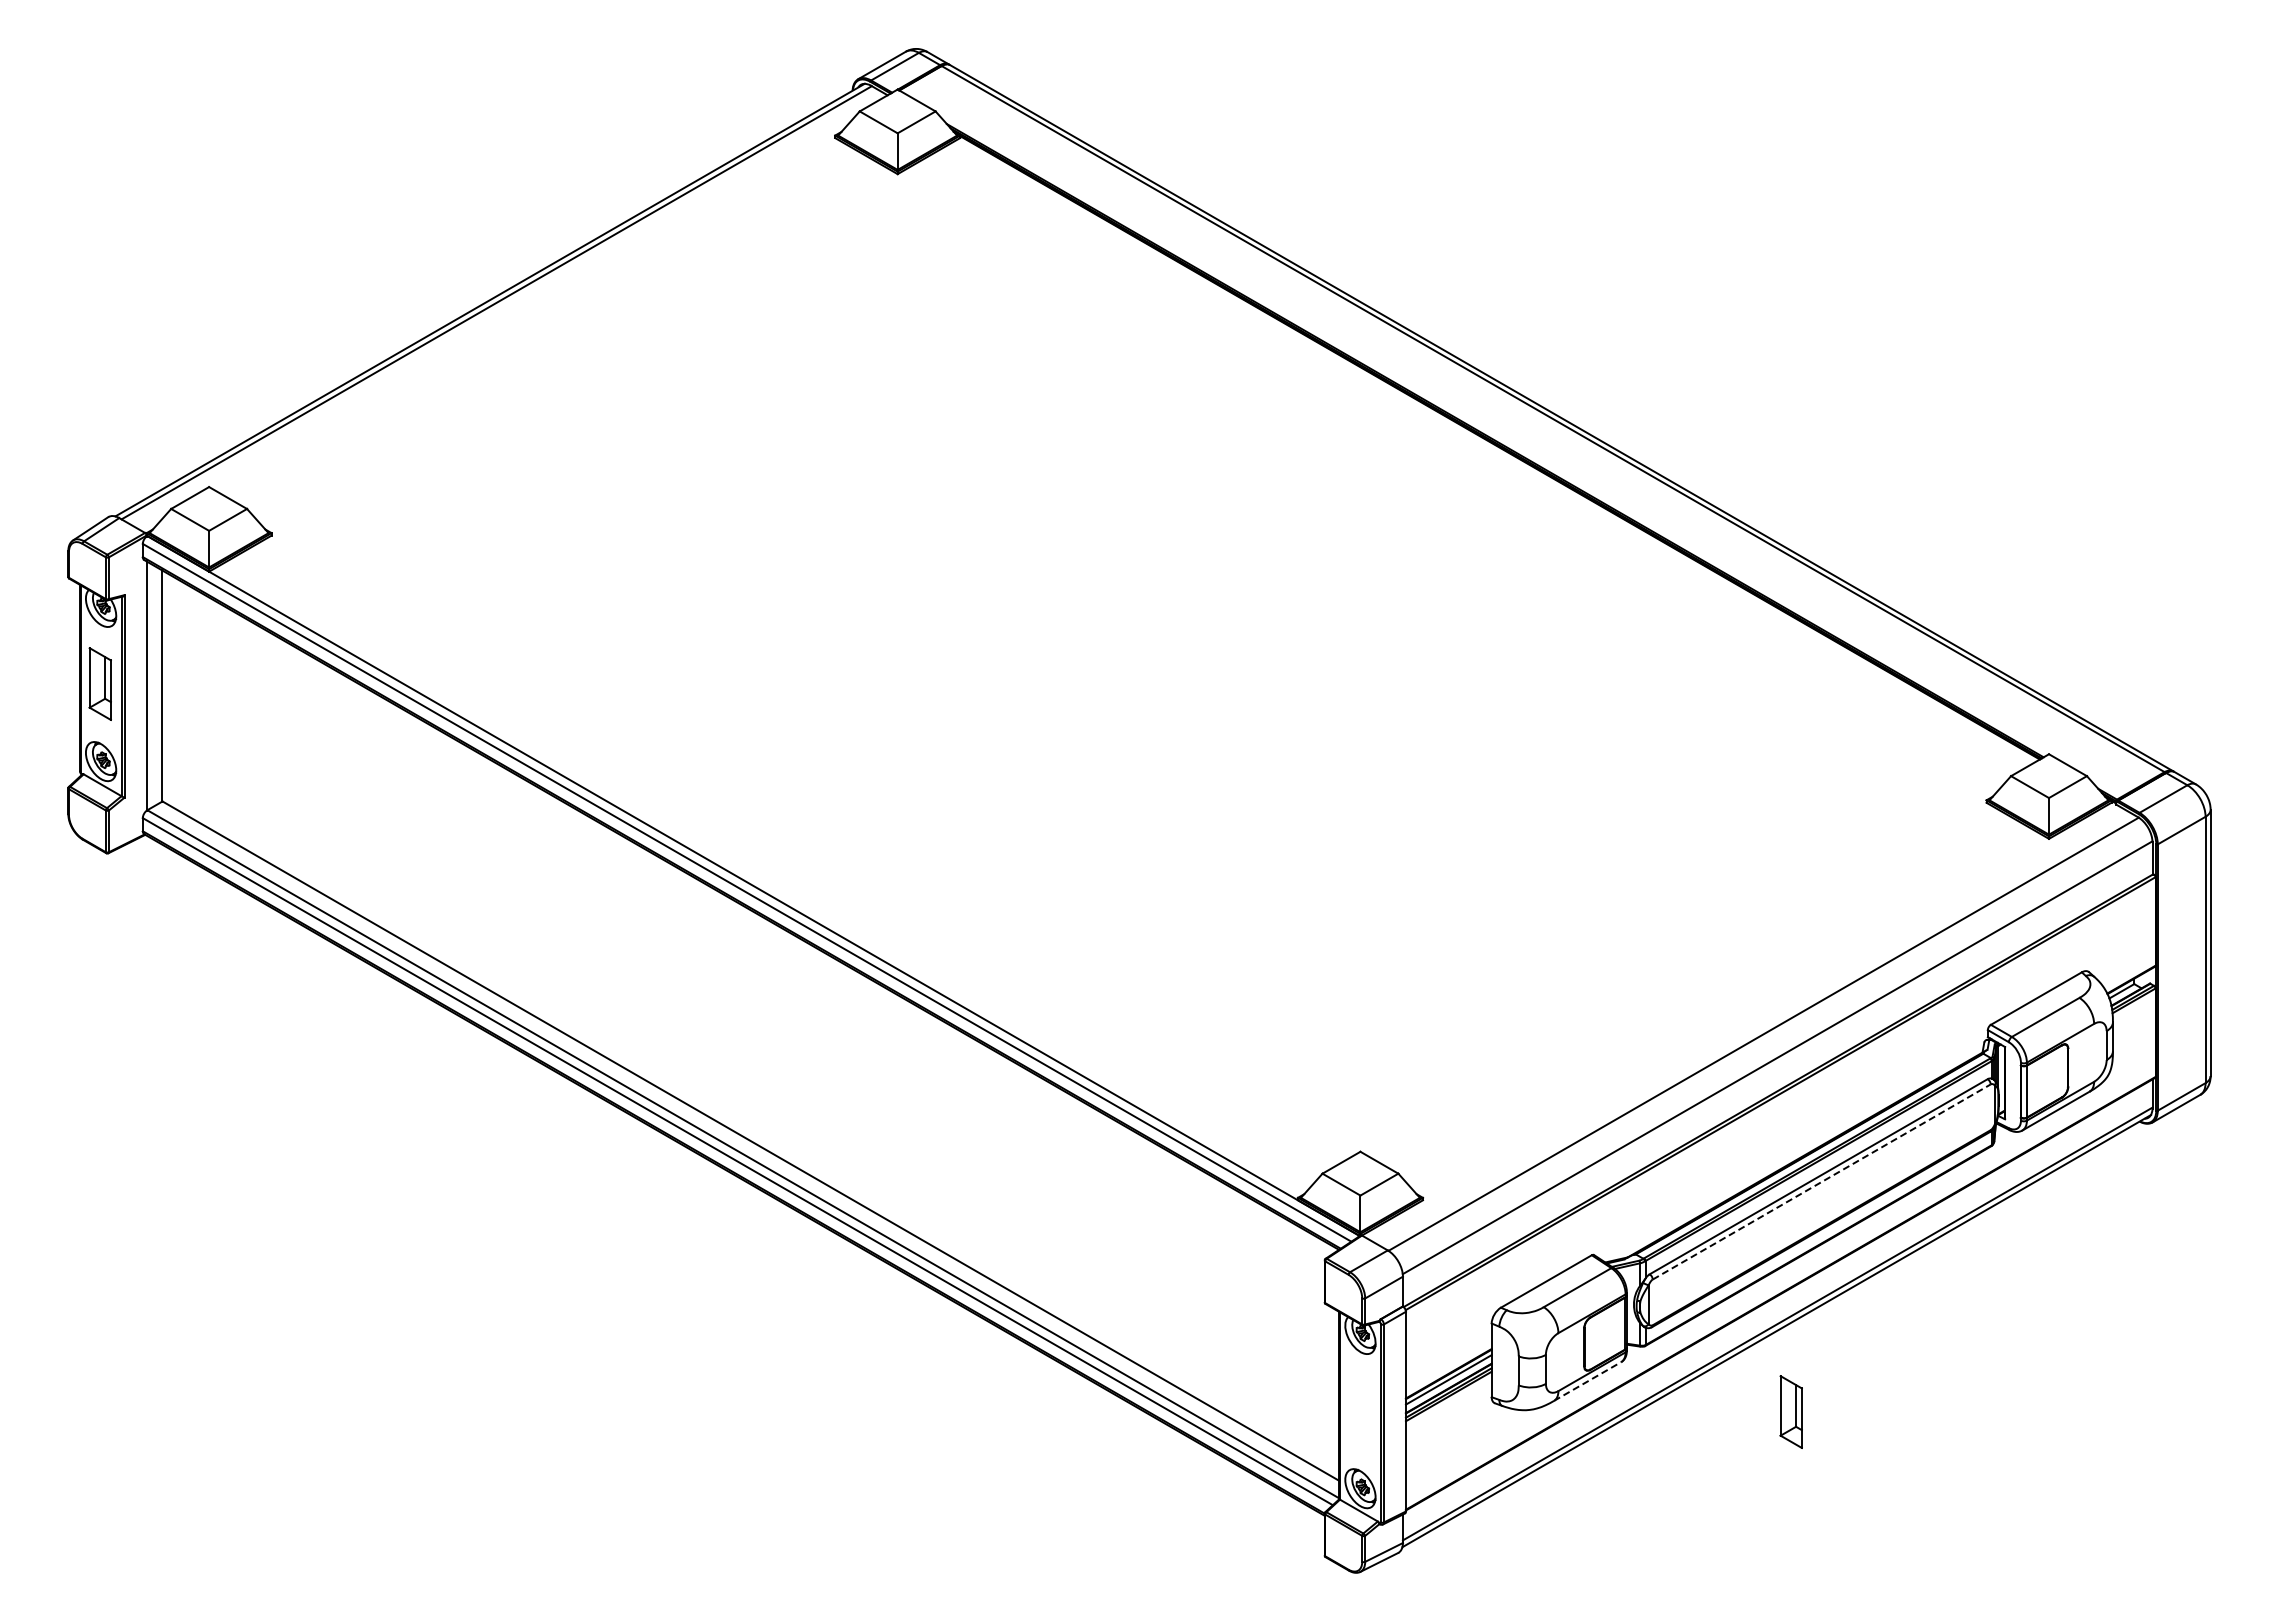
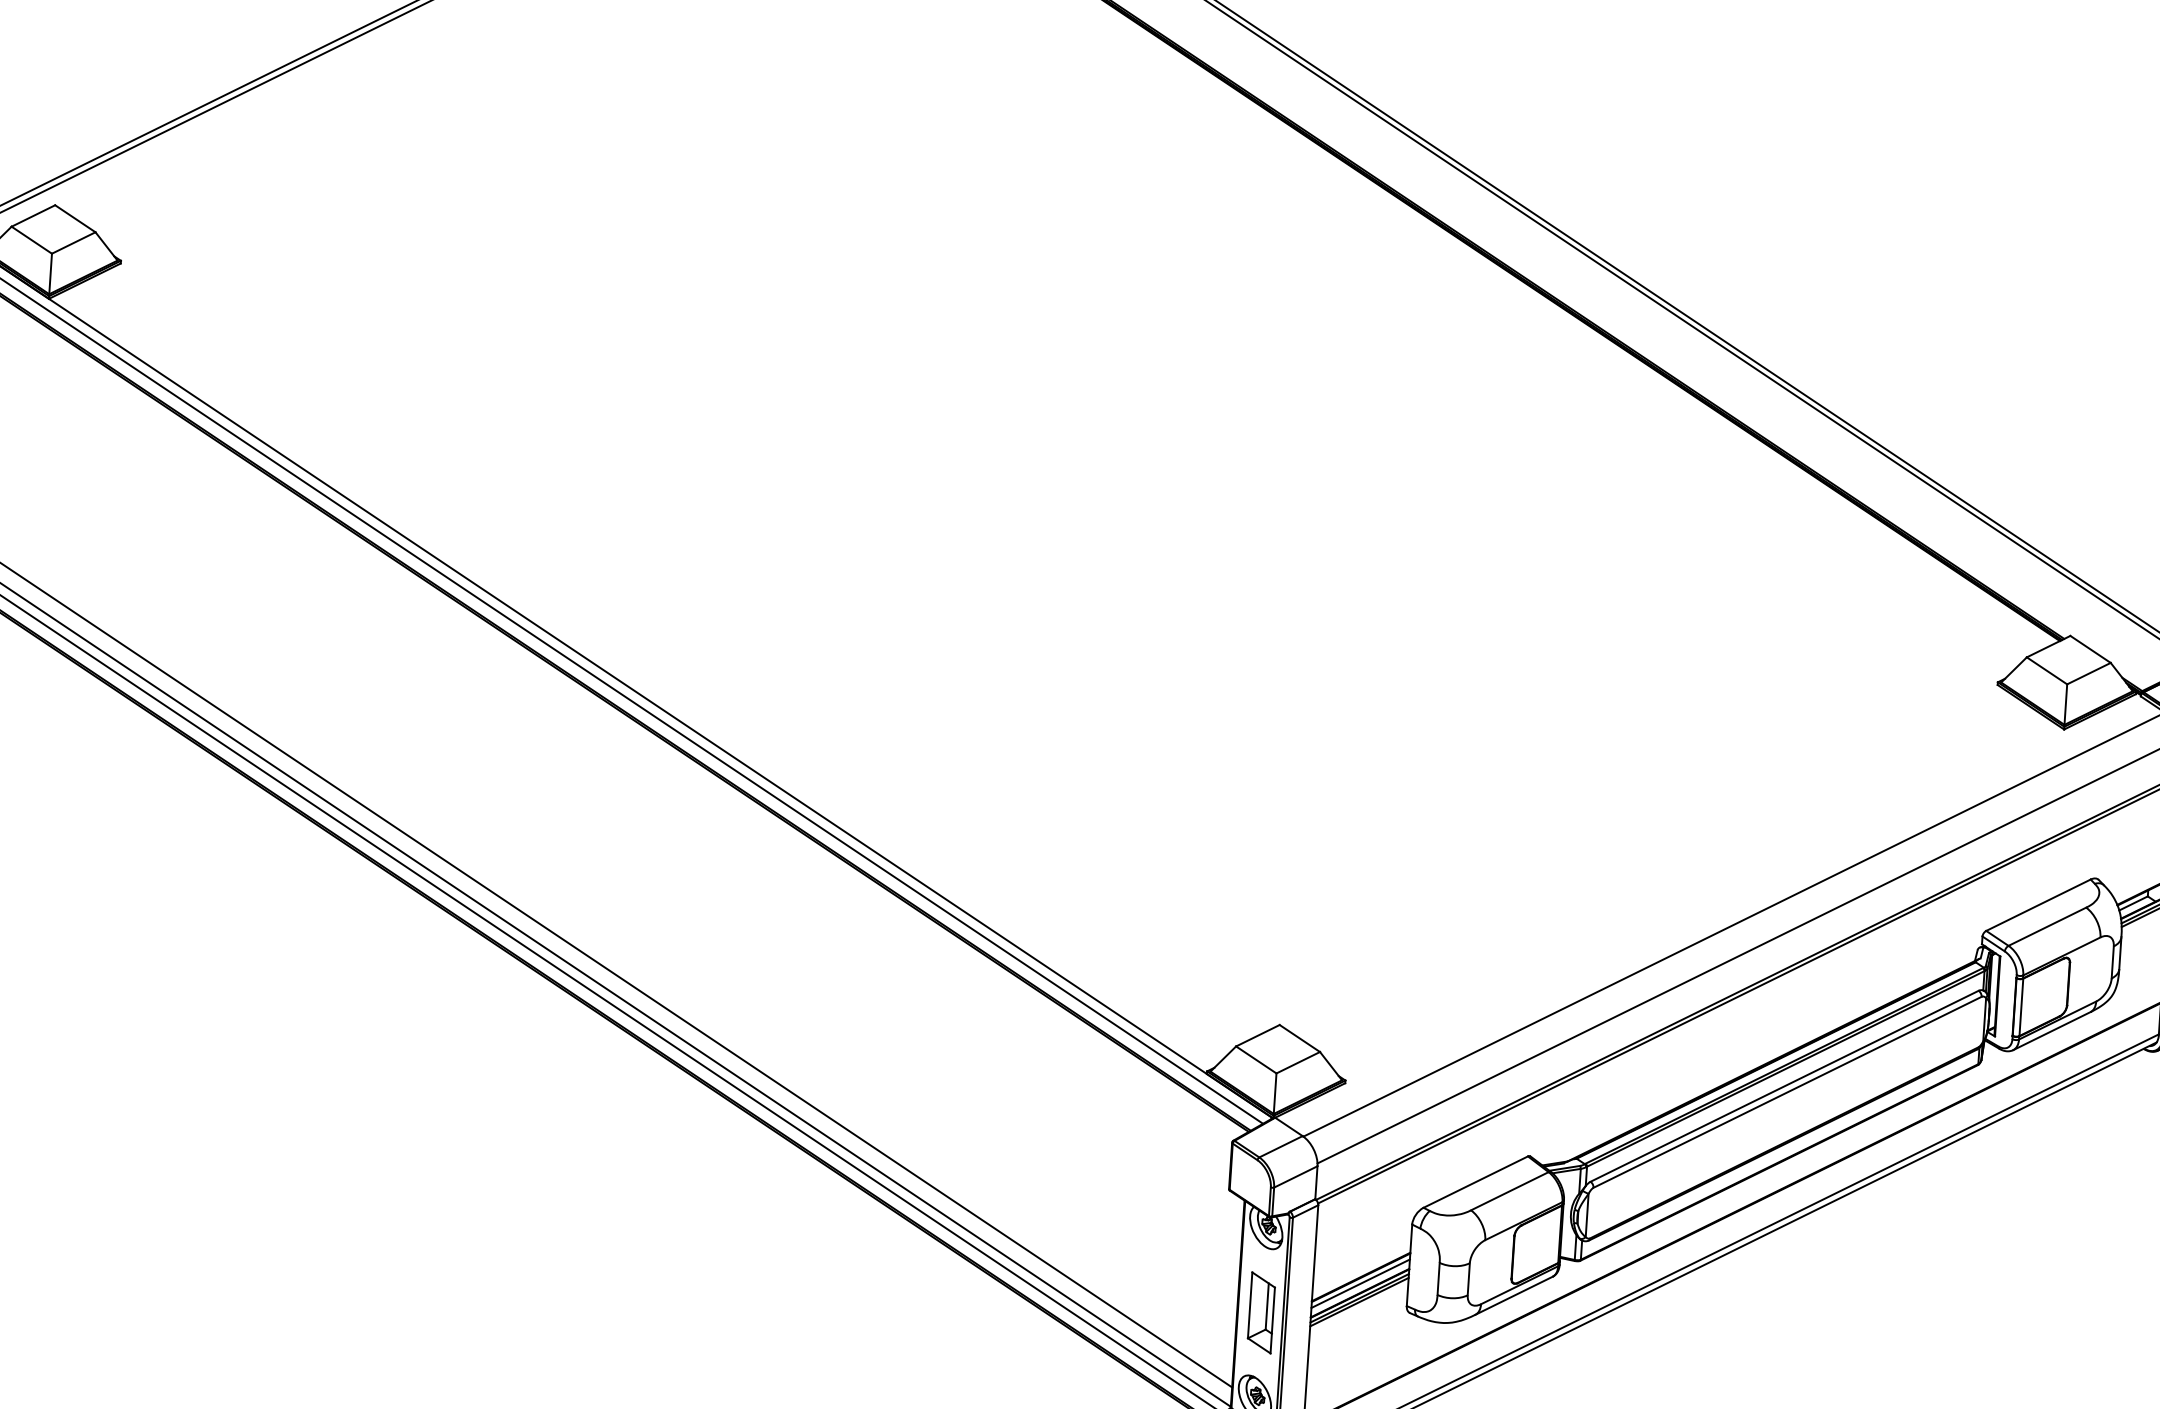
line: (1822, 1181) -> (1788, 1091), dashed -> solid
line: (1587, 1381) -> (1513, 1295), dashed -> solid
part: (1790, 1411) -> (1260, 1312), moved

